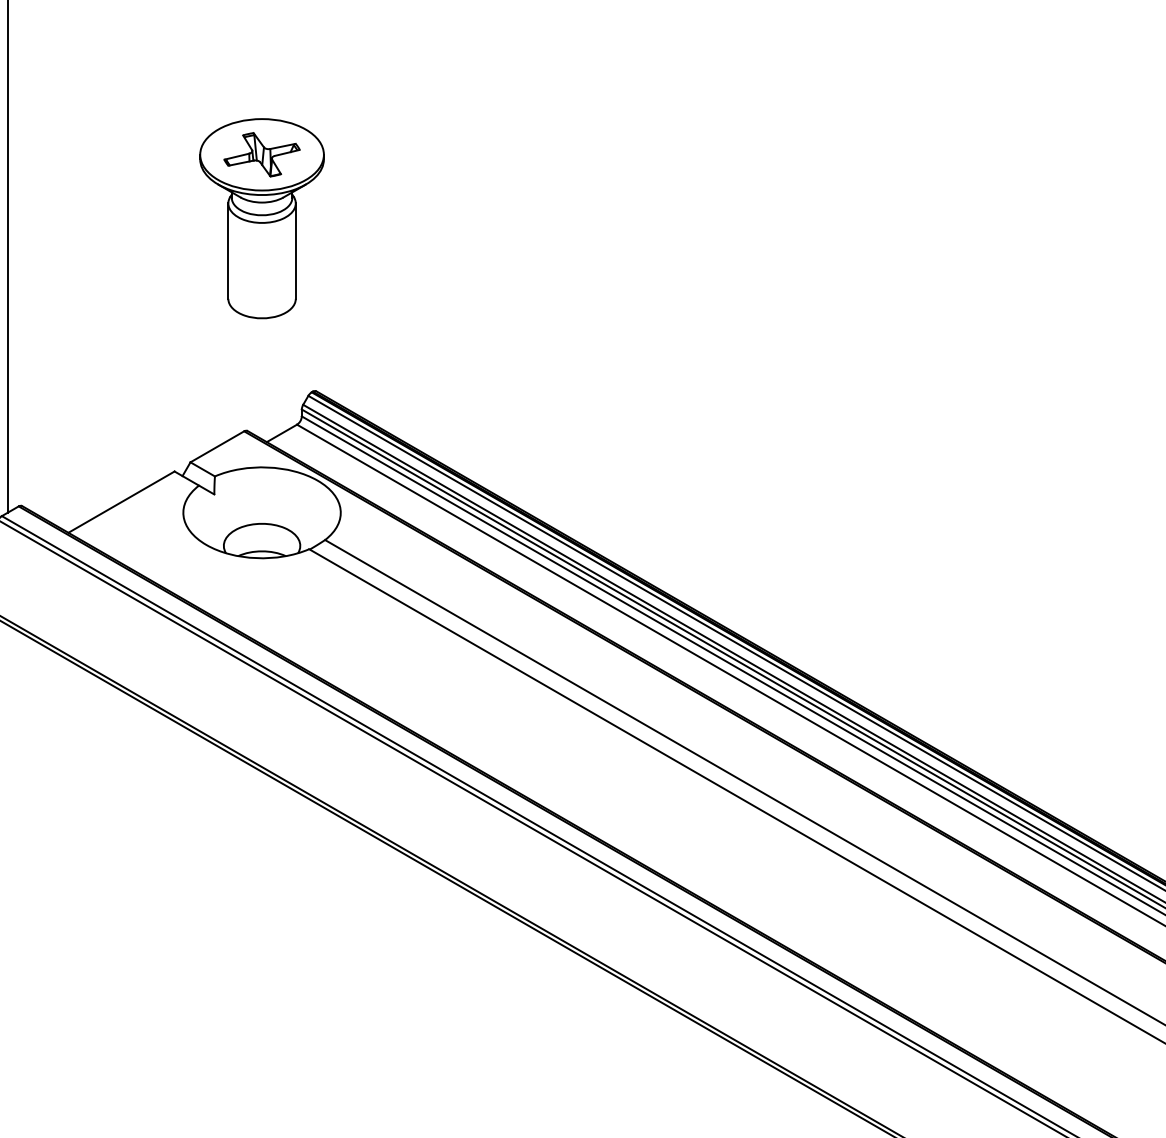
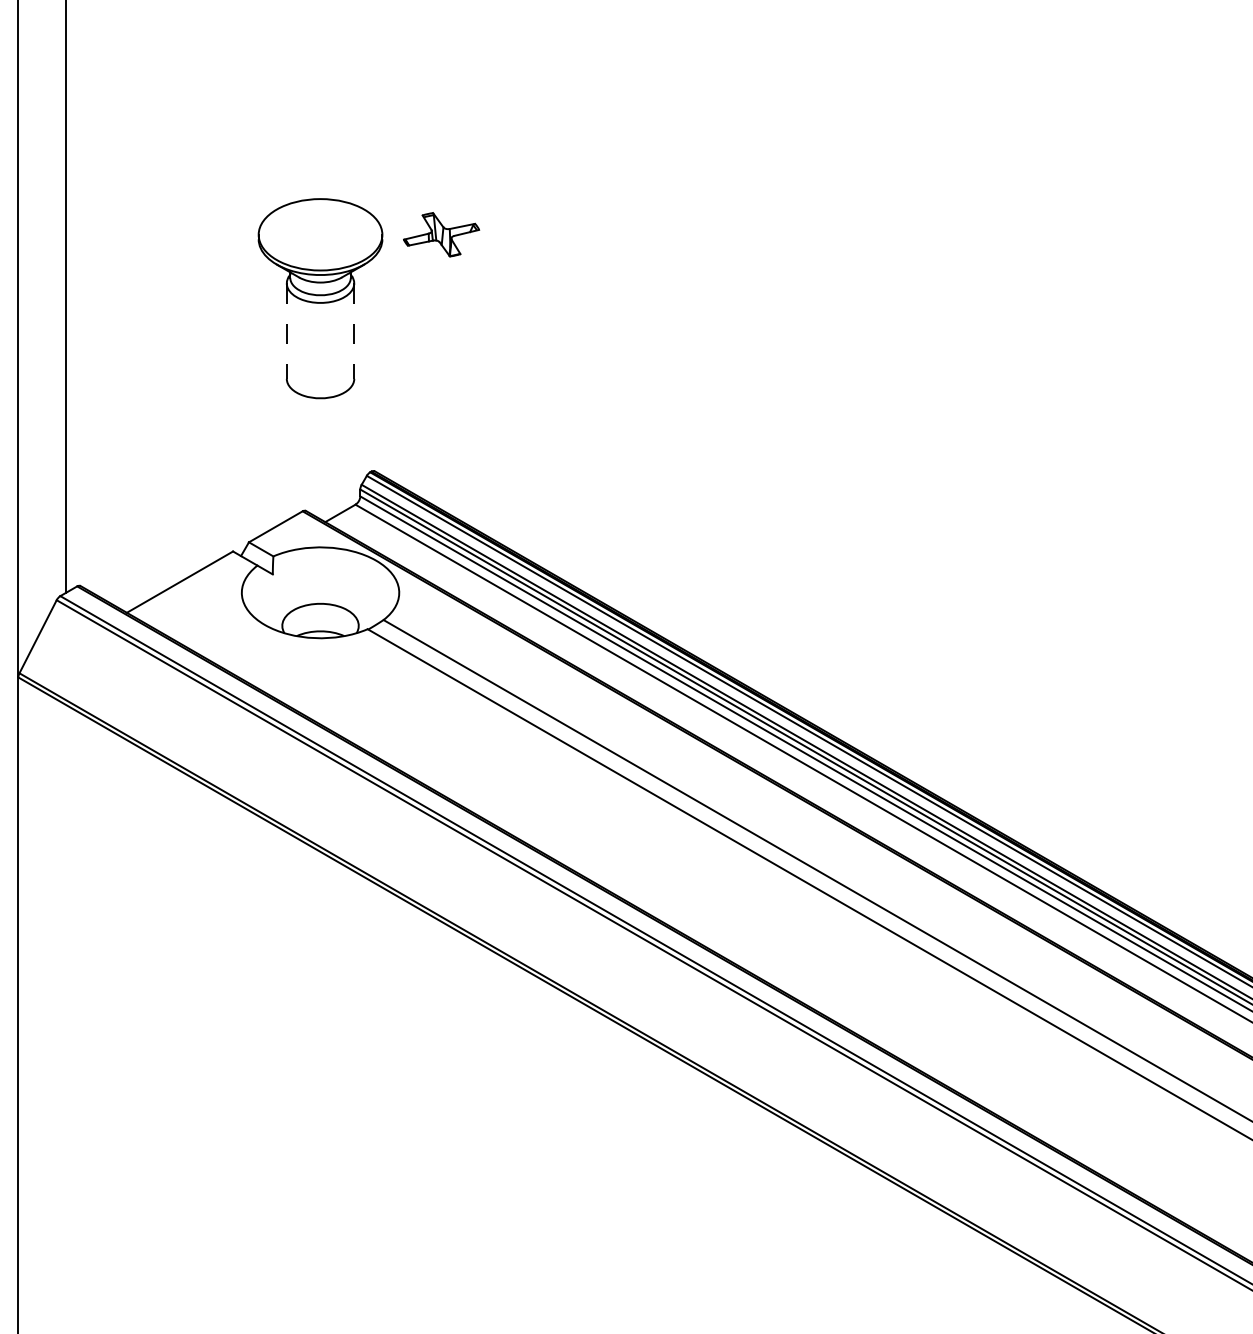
part: (262, 154) -> (441, 234), moved
line: (228, 251) -> (286, 331), solid -> dashed
line: (296, 251) -> (354, 331), solid -> dashed

